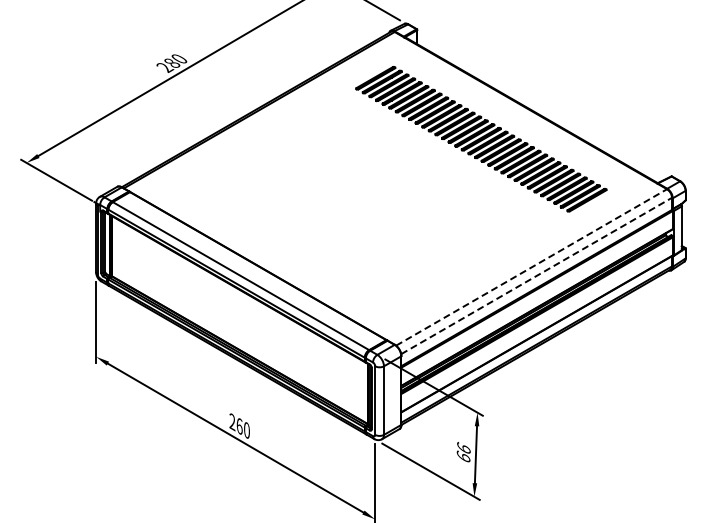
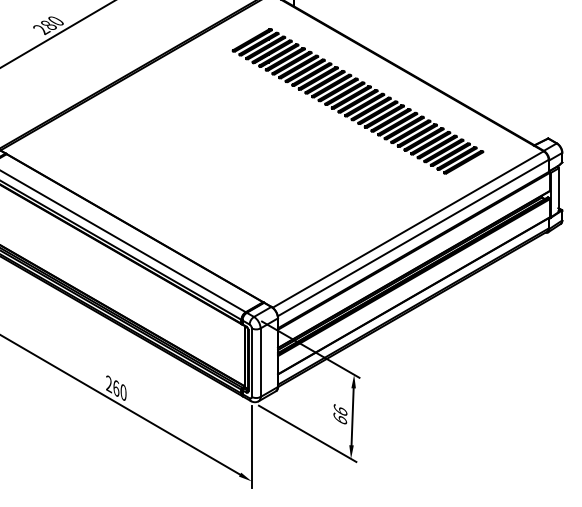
line: (532, 267) -> (409, 229), dashed -> solid
line: (537, 275) -> (414, 237), dashed -> solid

